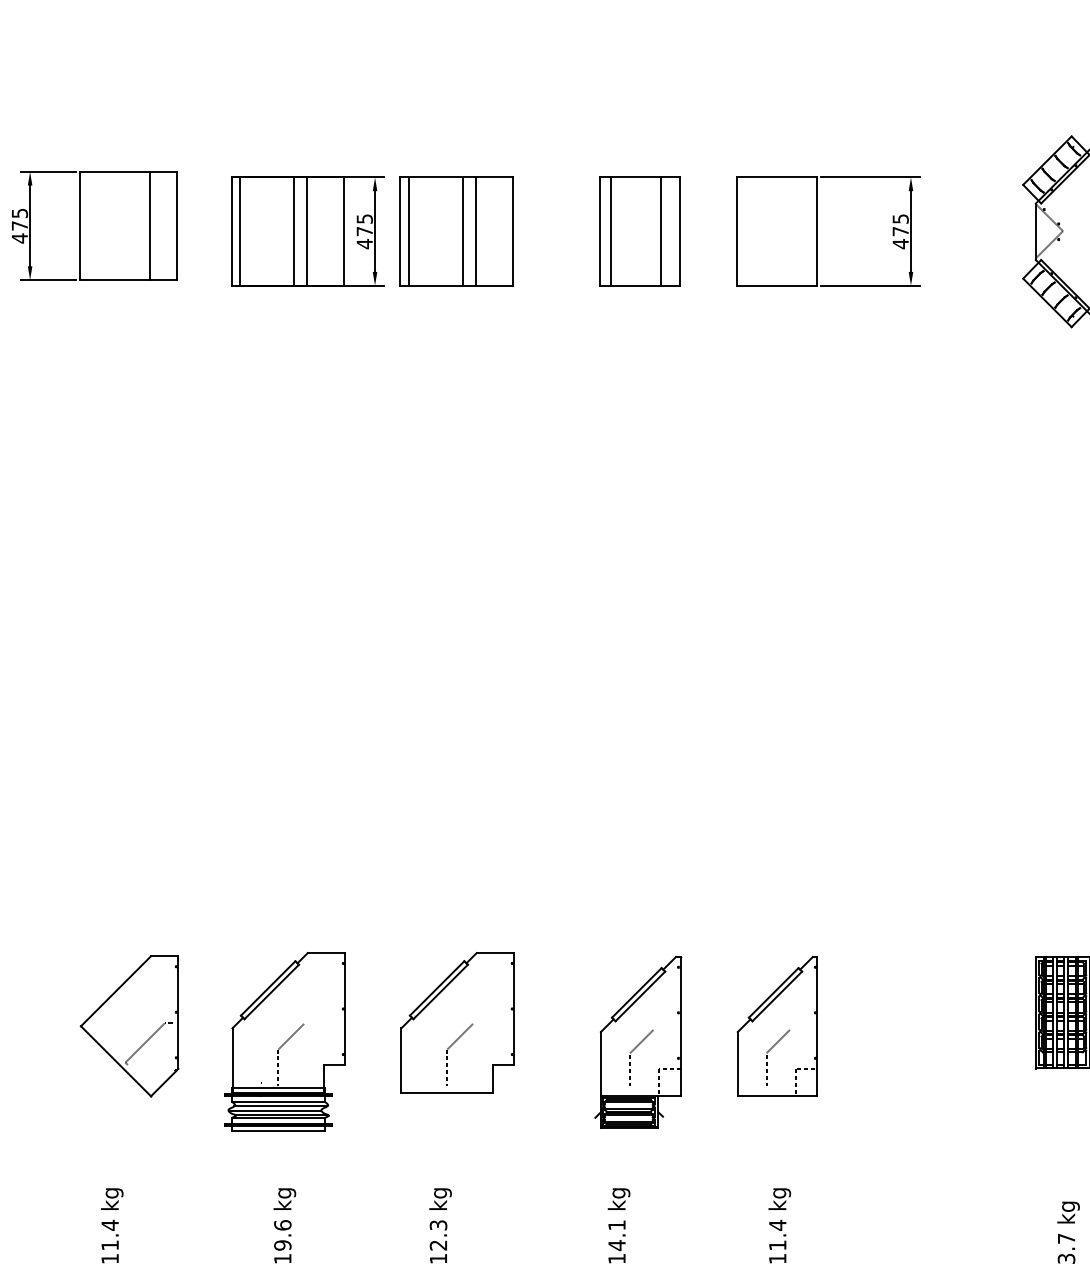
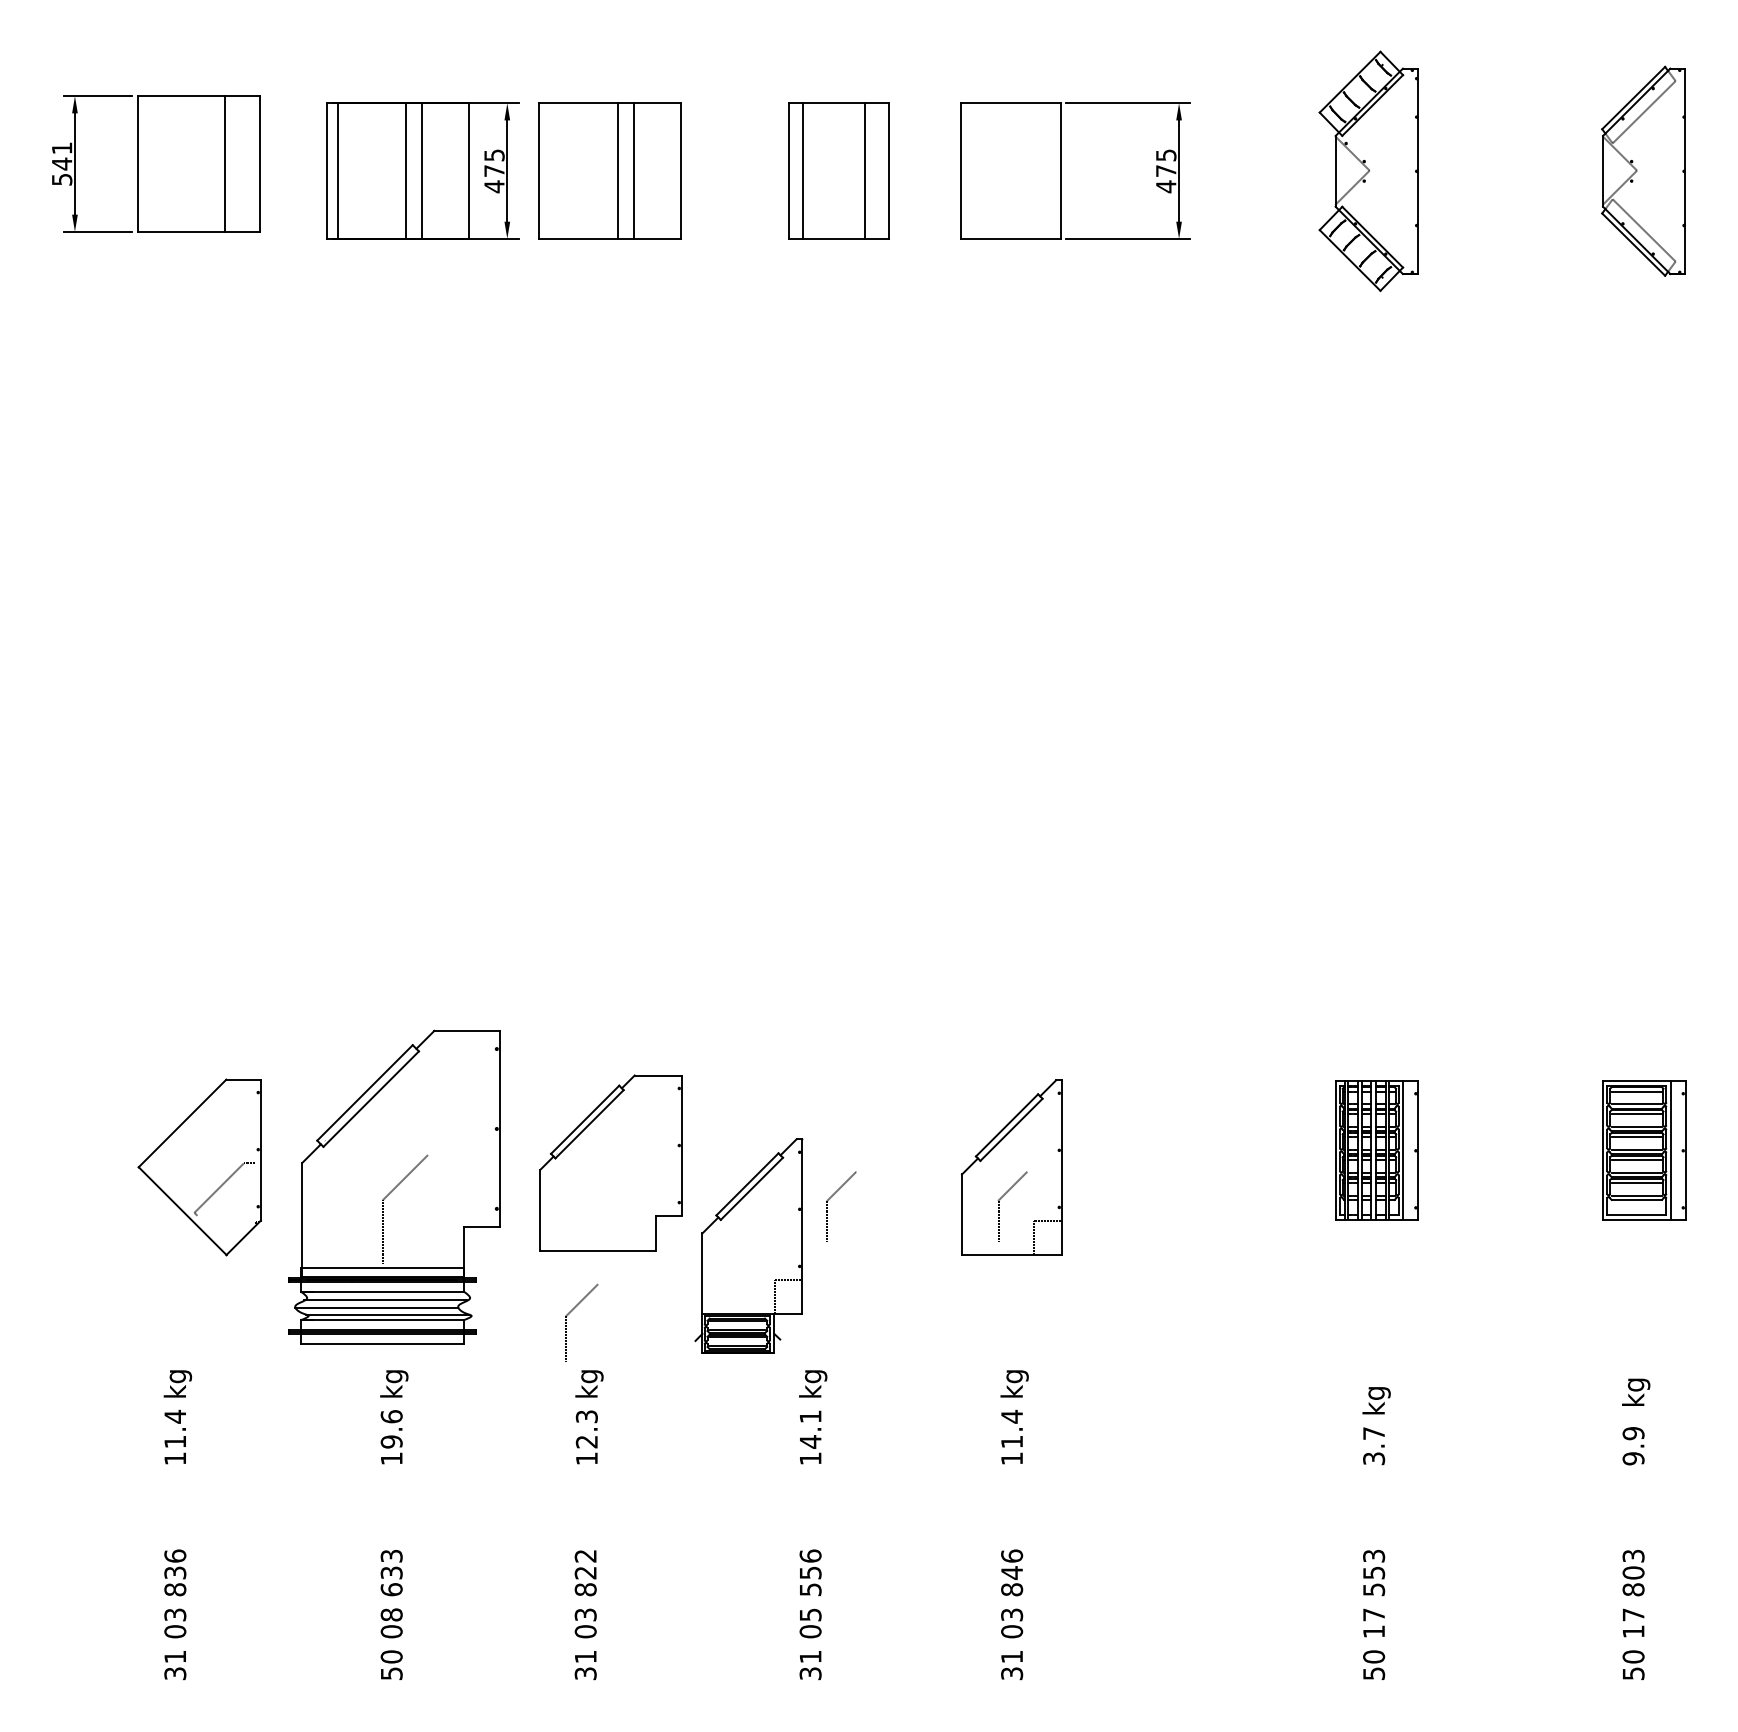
text: (20, 226) -> (62, 164), 475 -> 541
line: (408, 231) -> (549, 170), removed
part: (285, 1041) -> (394, 1186), size x1.4
part: (637, 1041) -> (748, 1245), moved
part: (451, 1046) -> (571, 1312), moved

